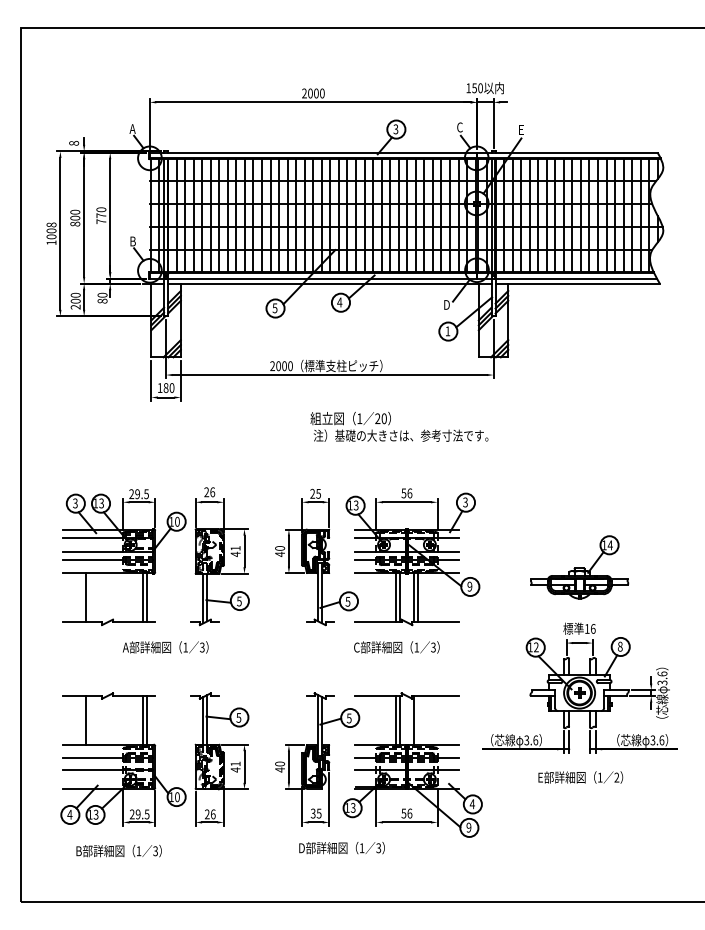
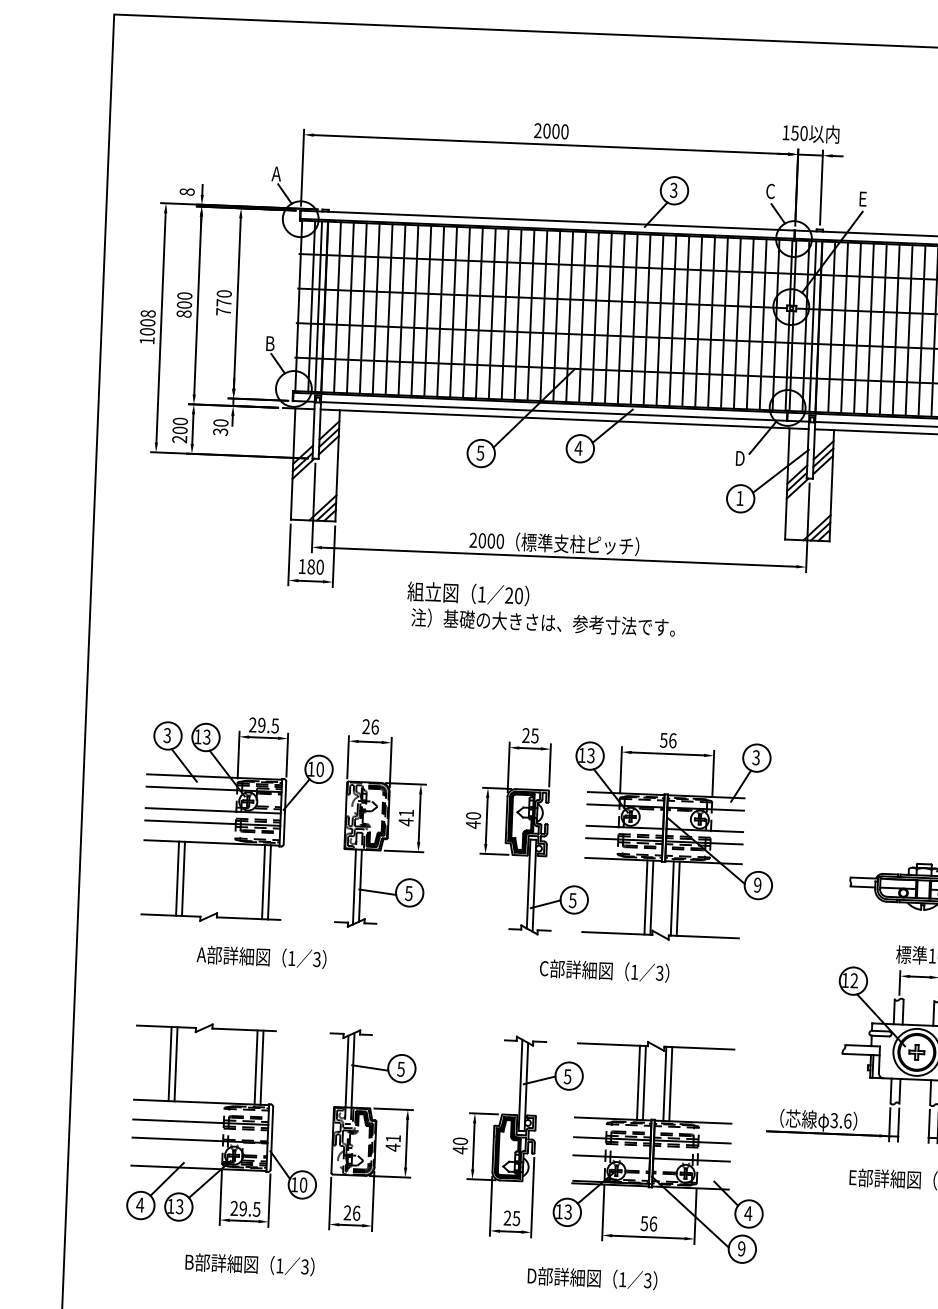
text: (102, 300) -> (220, 430), 80 -> 30
text: (399, 426) -> (541, 608), moved
line: (89, 597) -> (182, 878), added
text: (165, 647) -> (261, 957), moved
text: (396, 647) -> (604, 970), moved
line: (89, 720) -> (175, 1064), added
line: (417, 720) -> (670, 1083), added
text: (312, 813) -> (506, 1217), 35 -> 25
text: (341, 848) -> (591, 1278), moved
text: (118, 851) -> (249, 1265), moved

